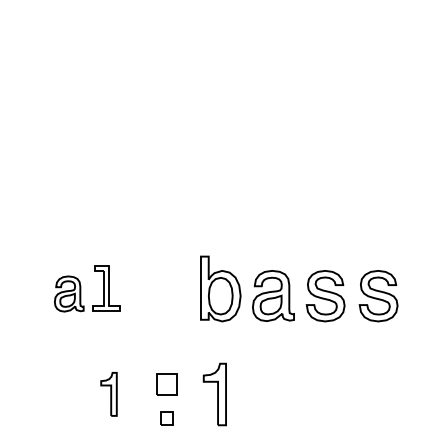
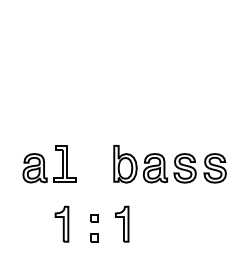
part: (87, 289) -> (49, 164), size x1.43
part: (166, 384) -> (94, 218), size x0.62
part: (108, 393) -> (61, 223), size x1.43

